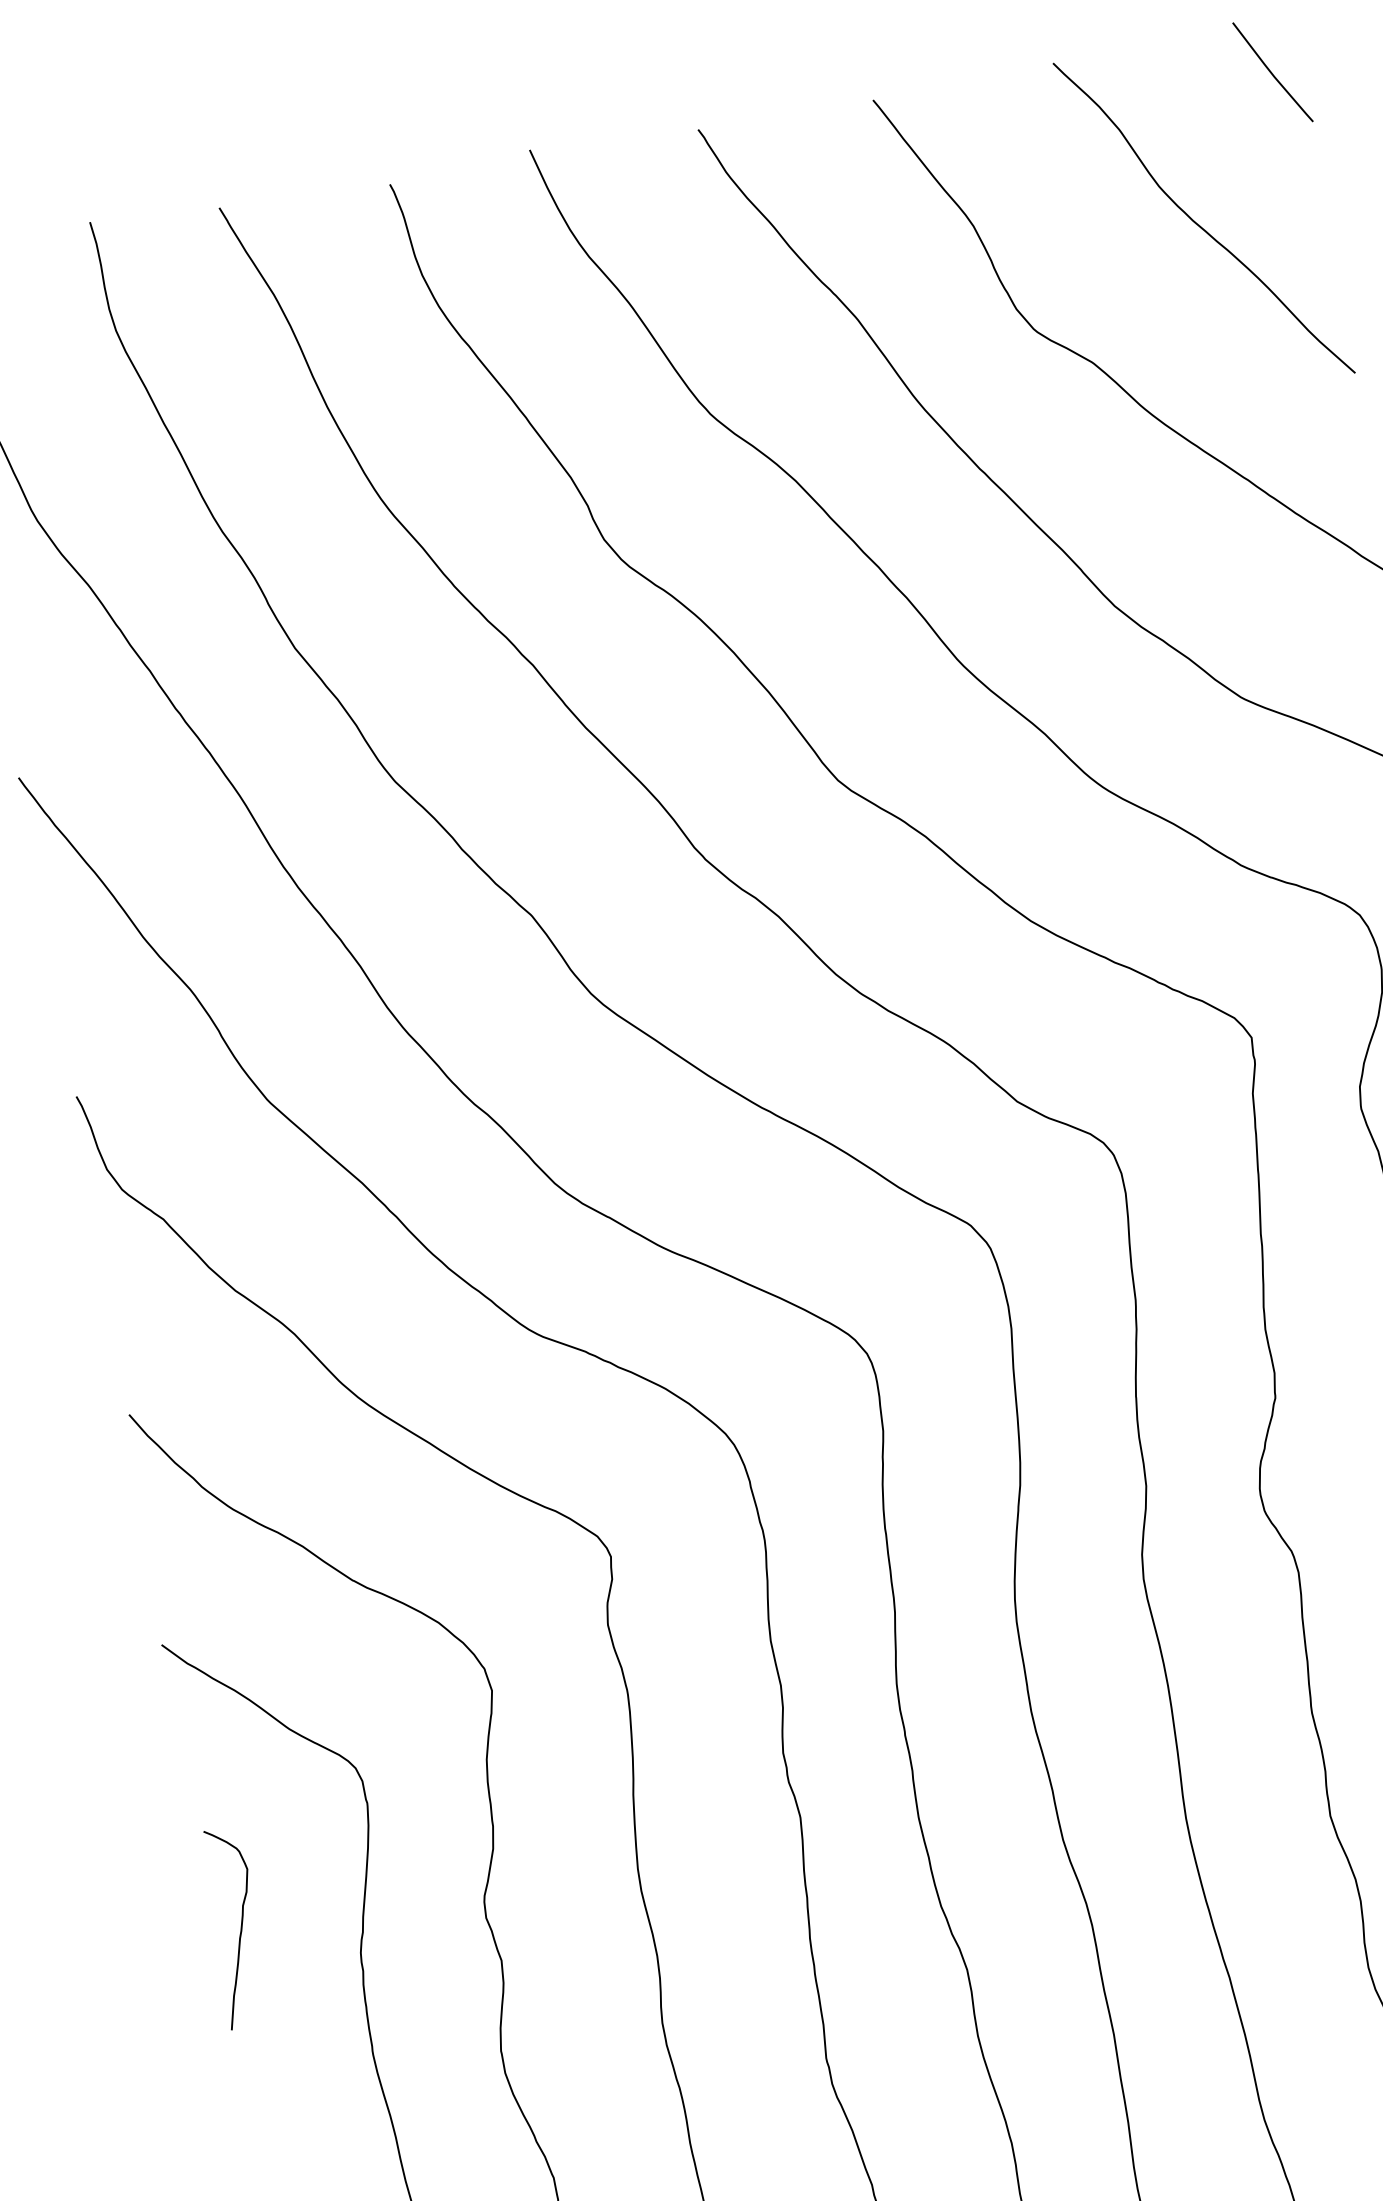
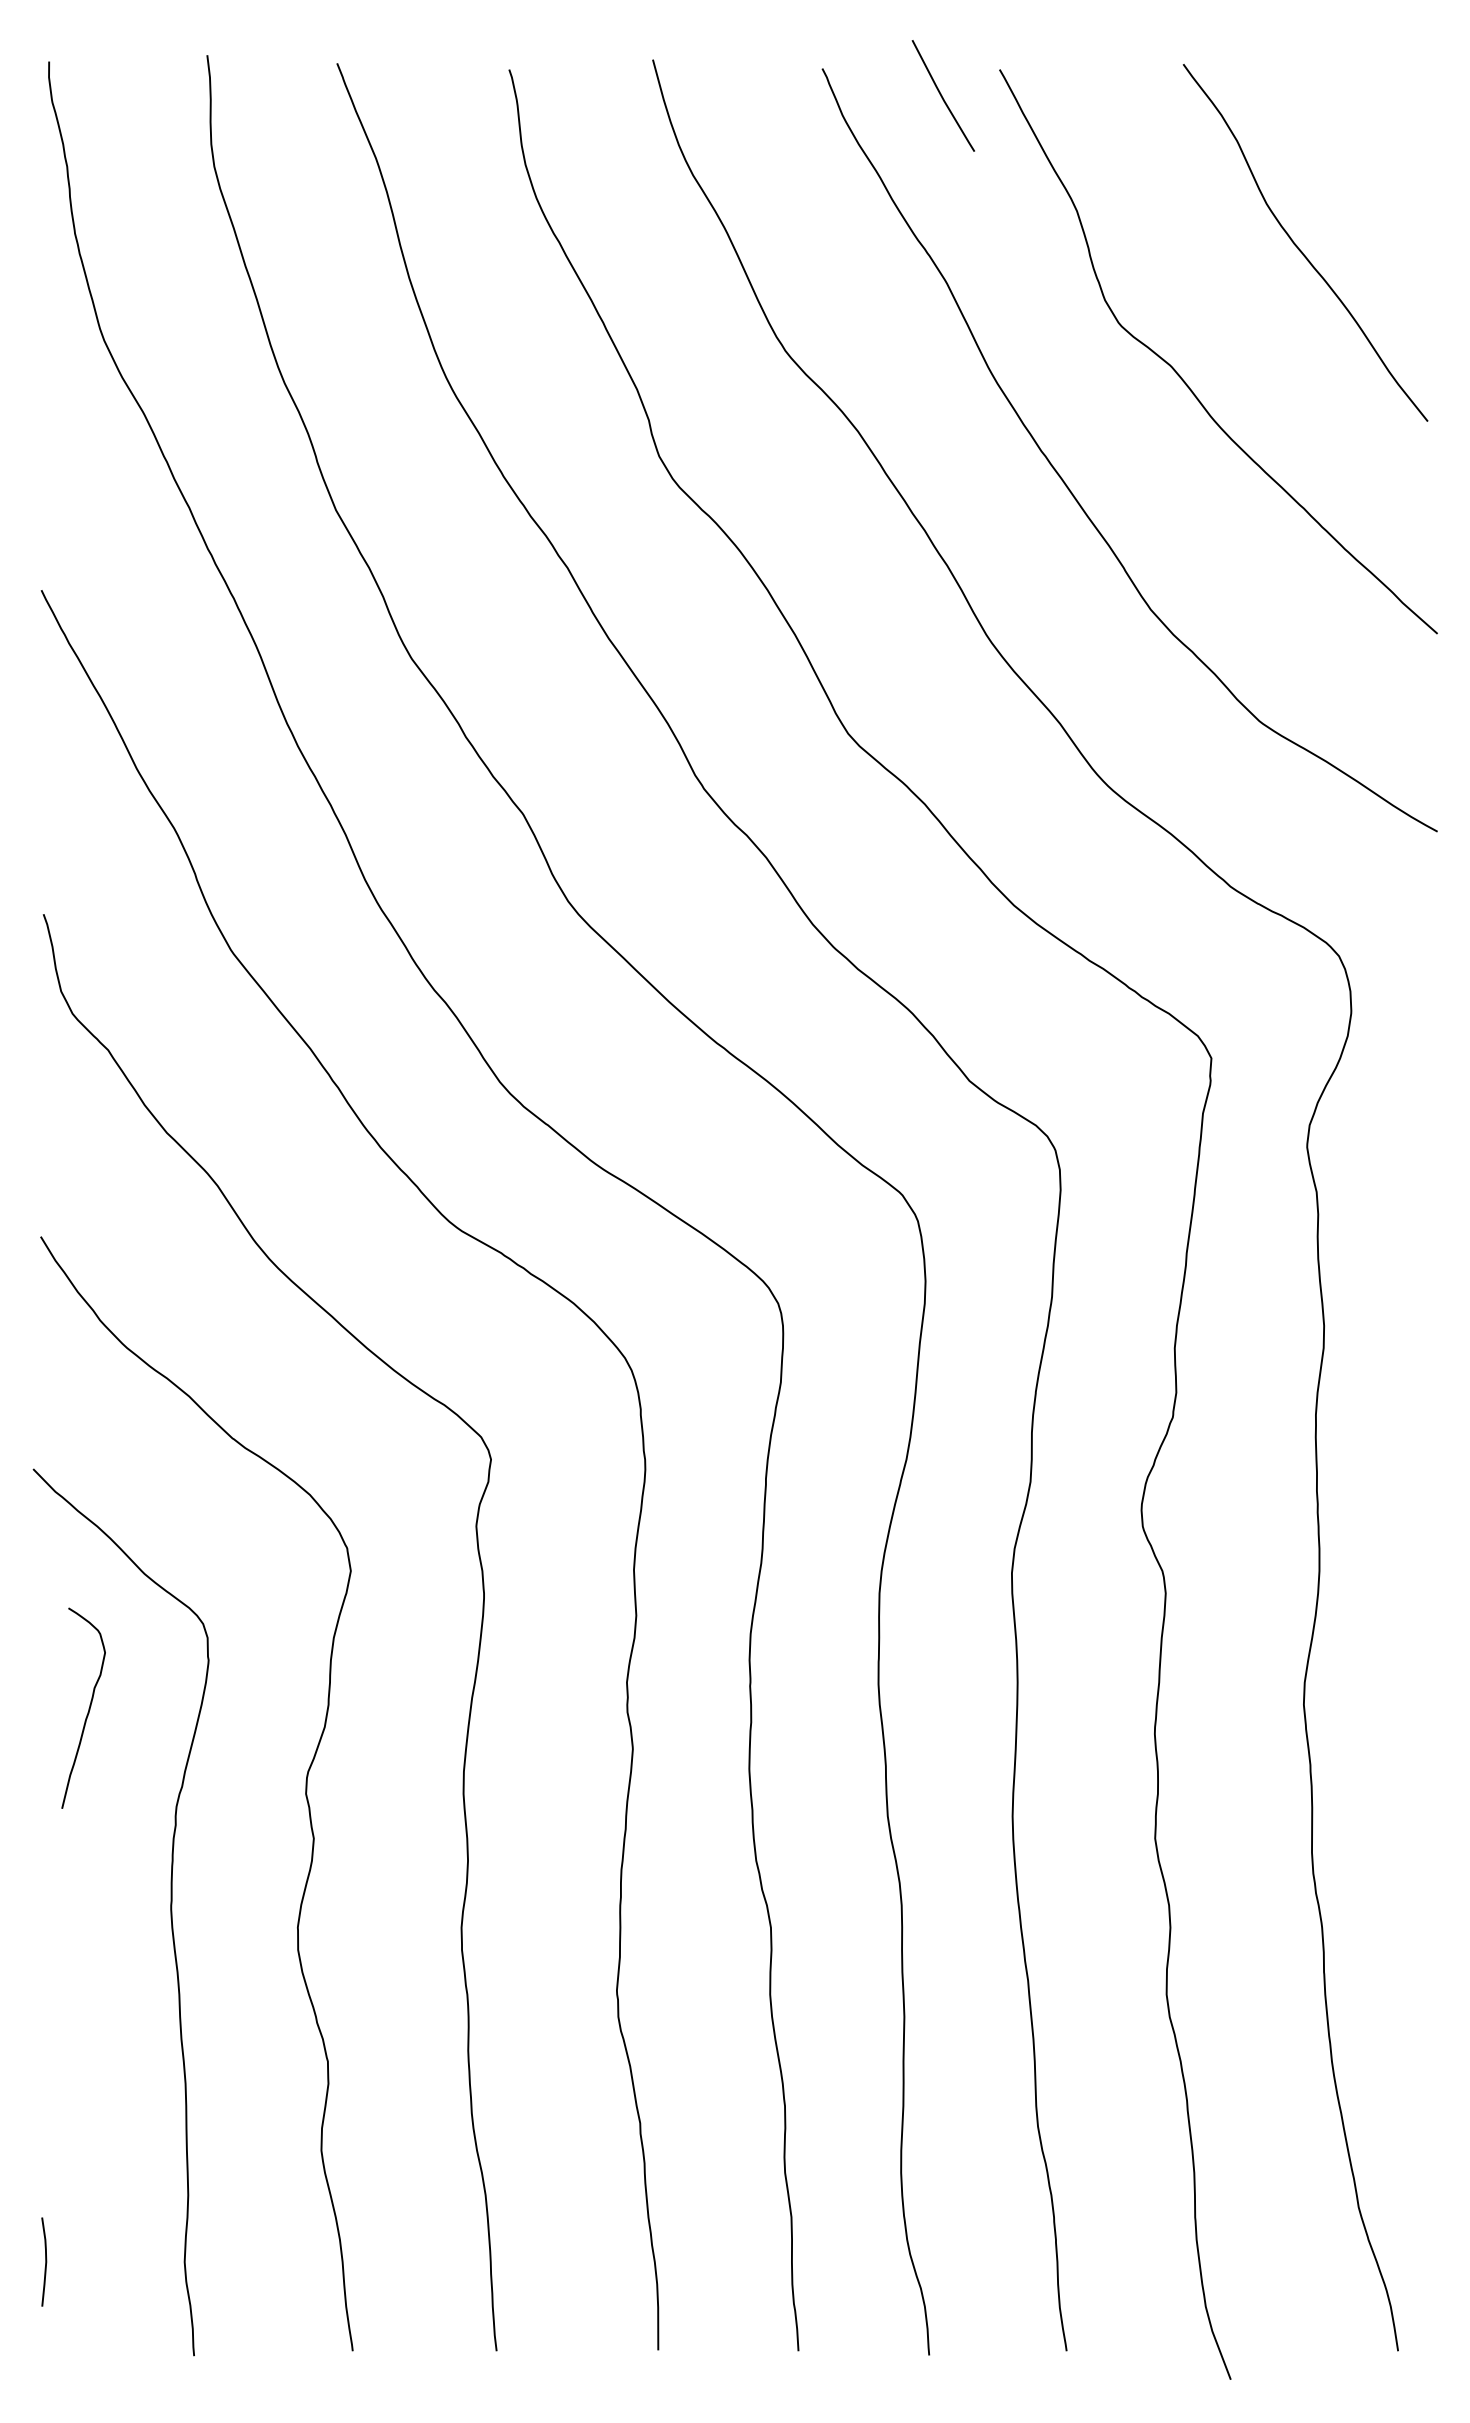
line: (1271, 72) -> (942, 95), moved
curve: (240, 1926) -> (88, 1708), moved

